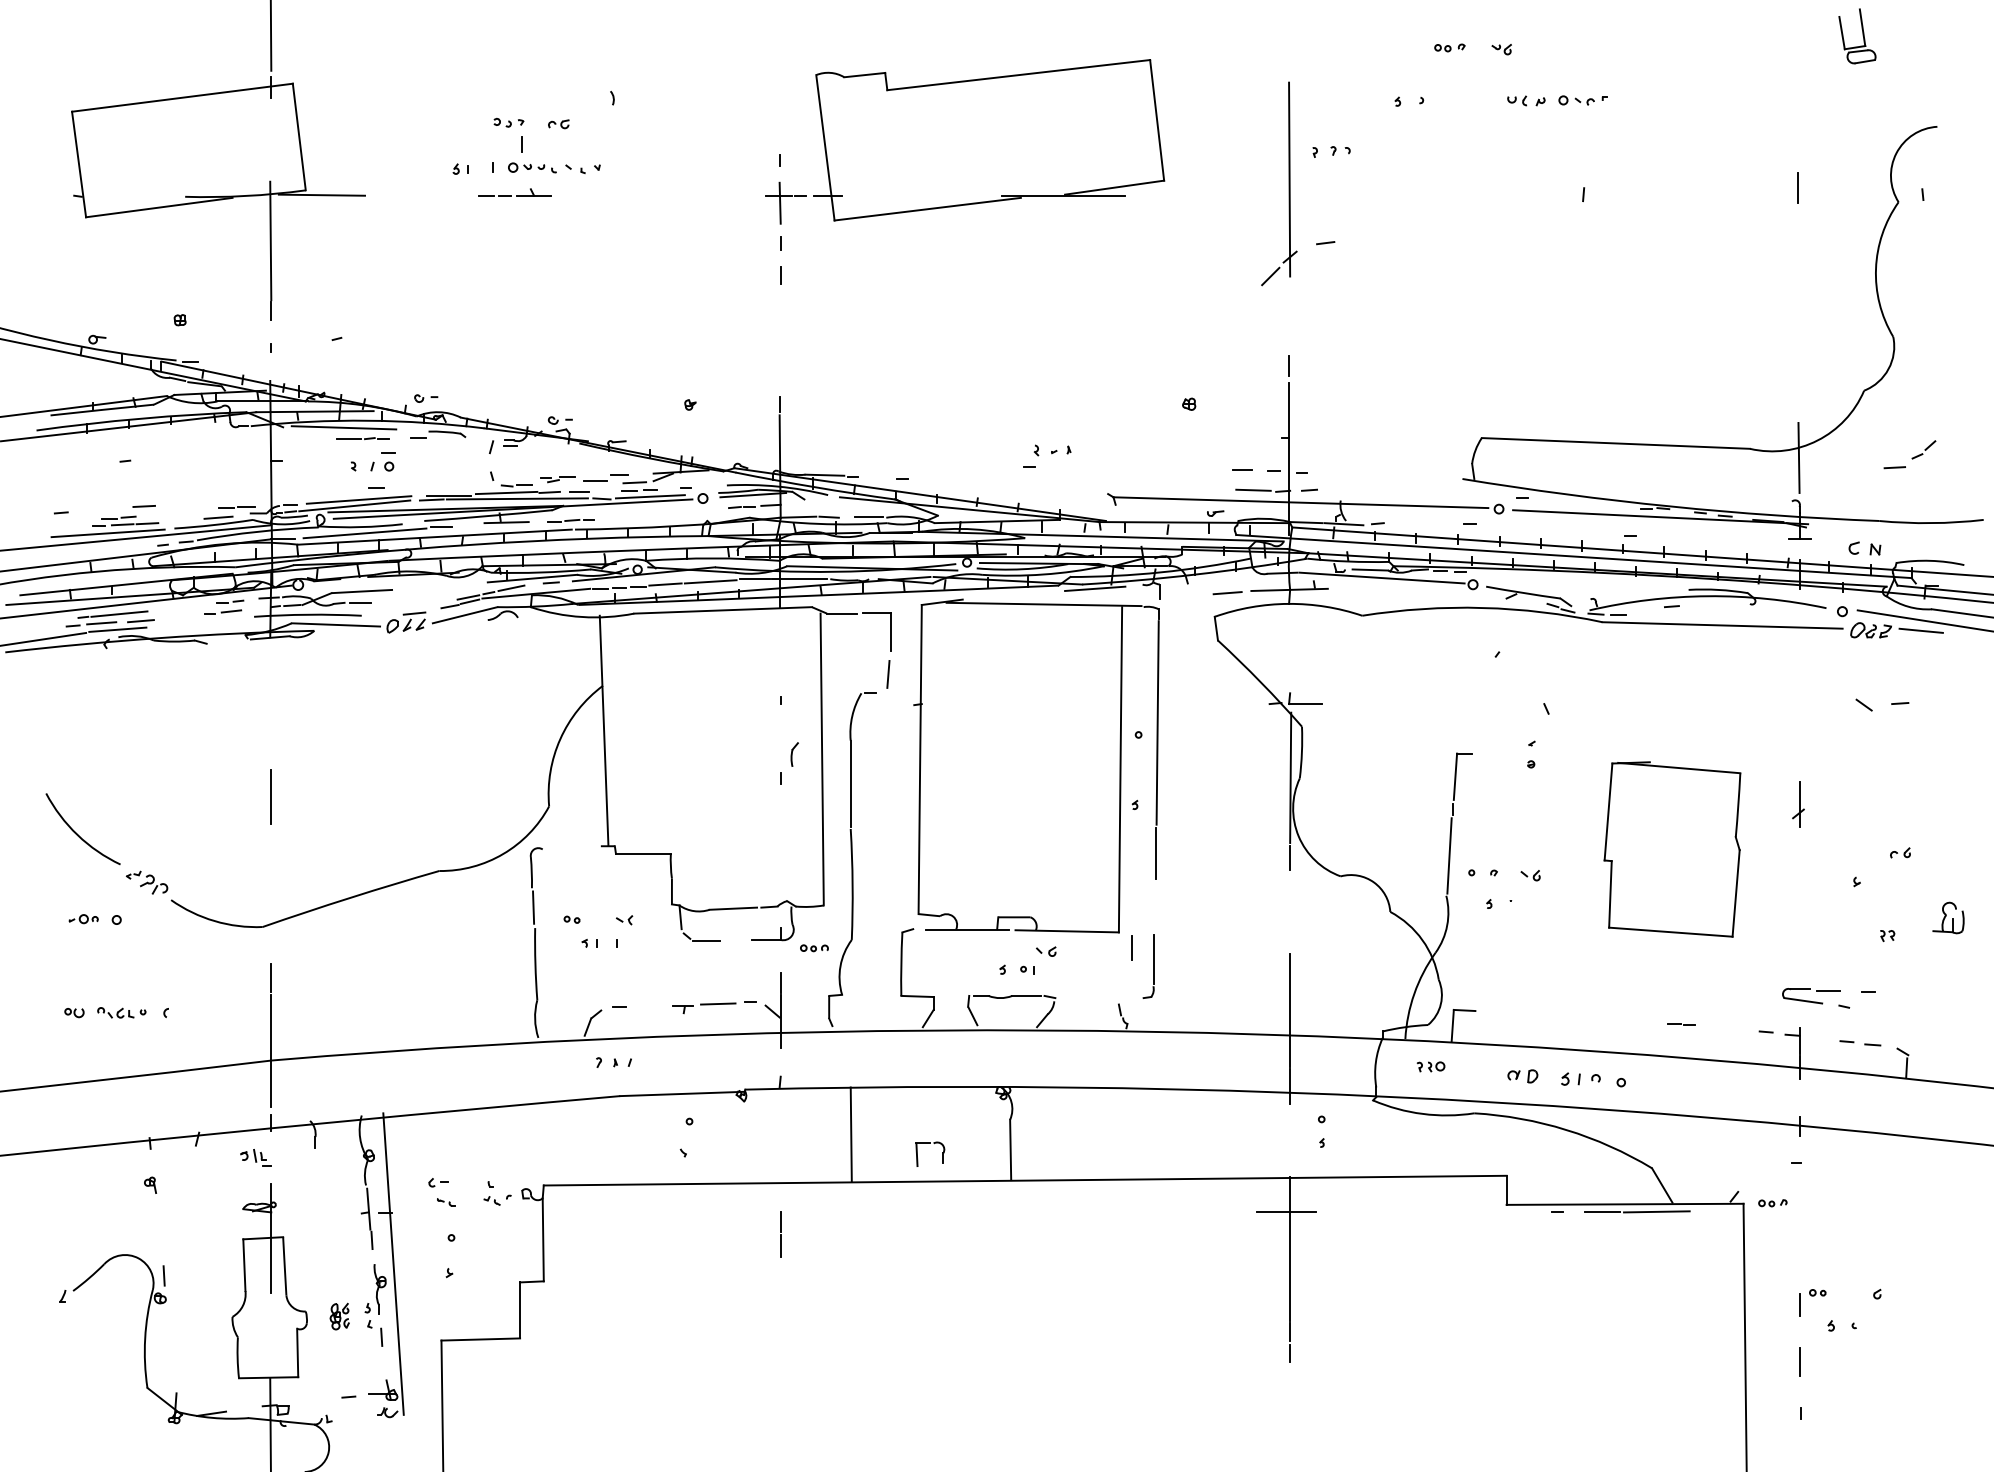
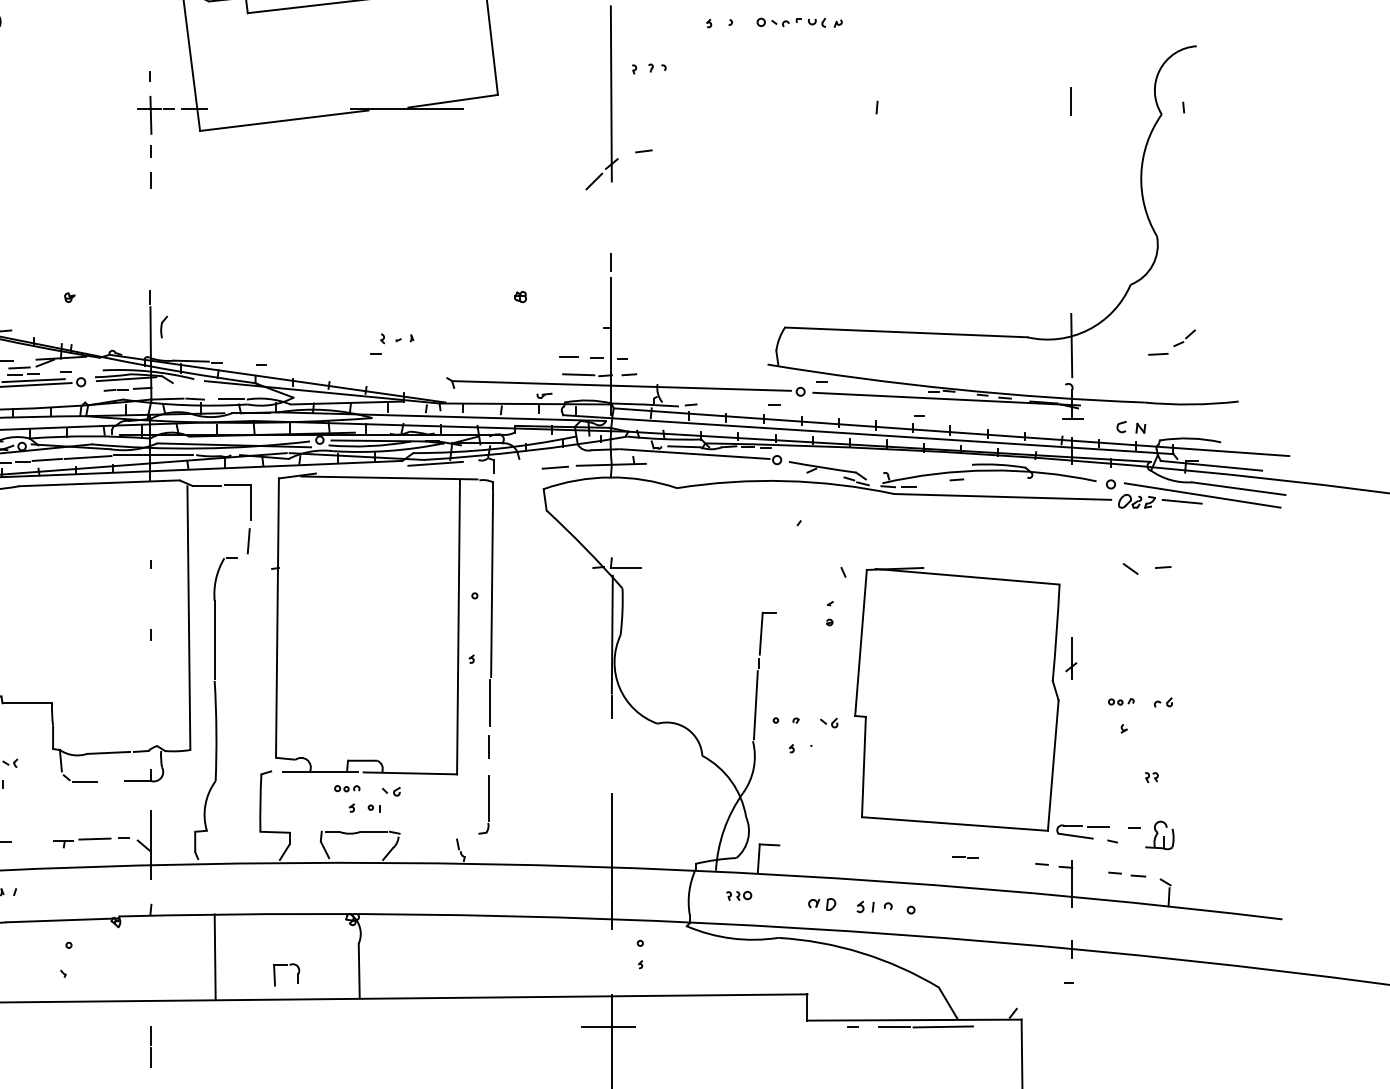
part: (1582, 100) -> (778, 22), moved
part: (794, 754) -> (163, 327), moved
part: (1672, 849) -> (957, 699), size x1.67
part: (1948, 917) -> (1159, 834), moved
line: (1131, 947) -> (488, 746), moved
part: (814, 948) -> (347, 788), moved
part: (1772, 1203) -> (1120, 702), moved

